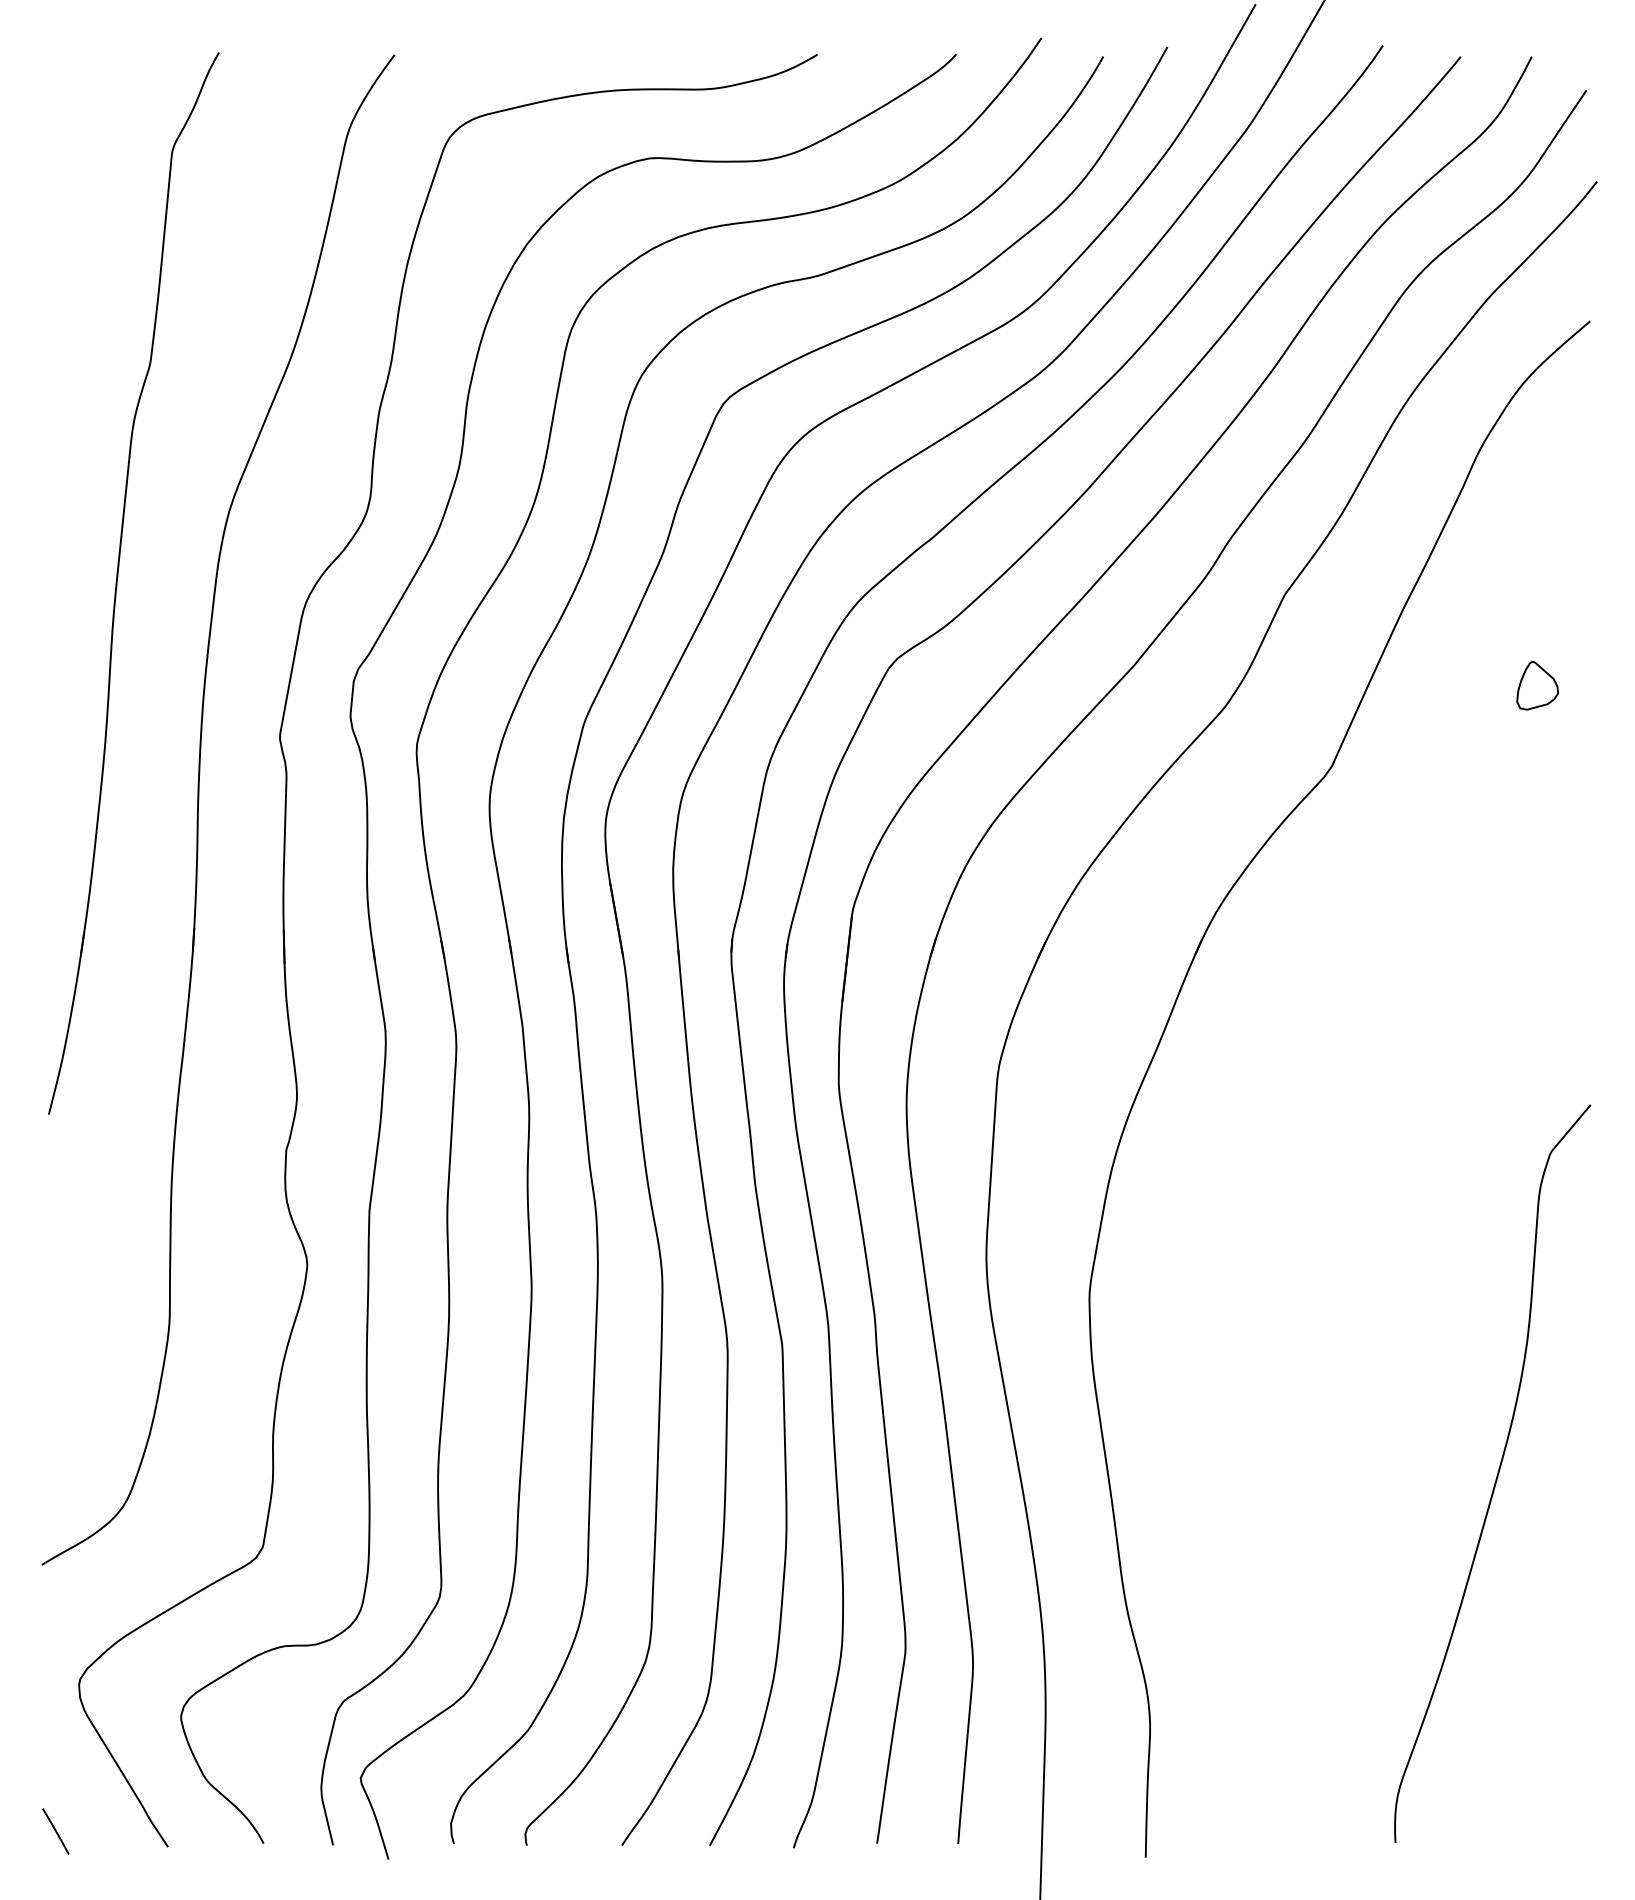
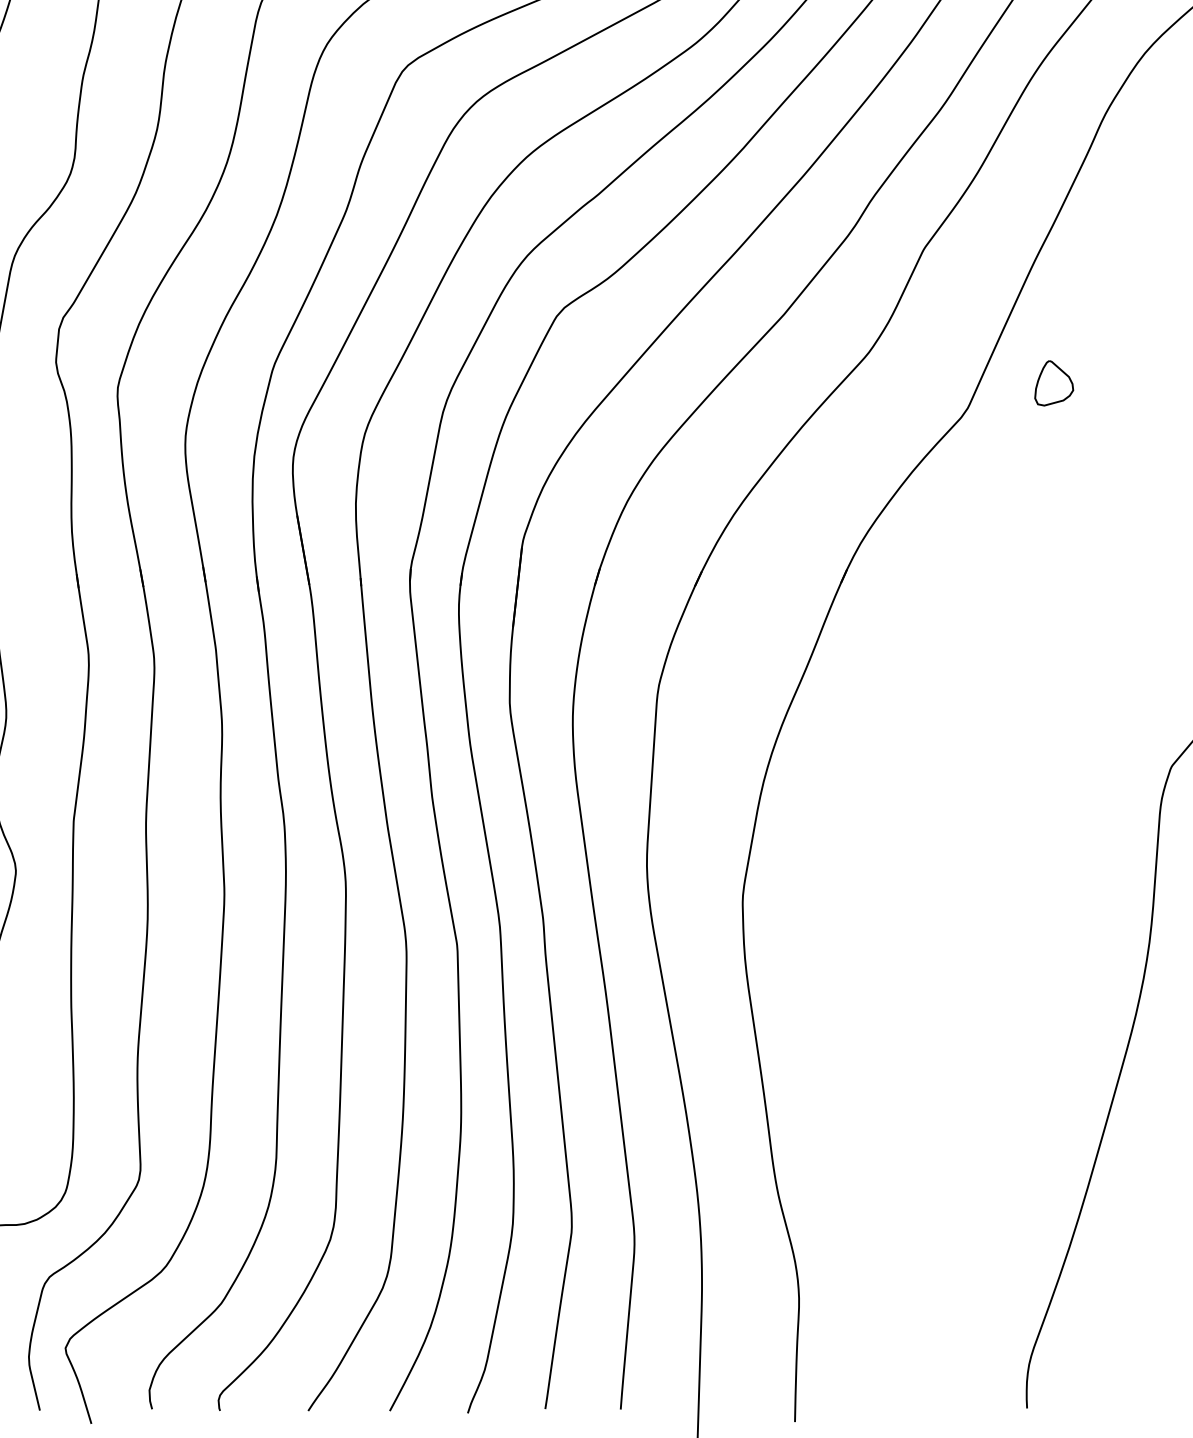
part: (1537, 685) -> (1054, 383), moved

